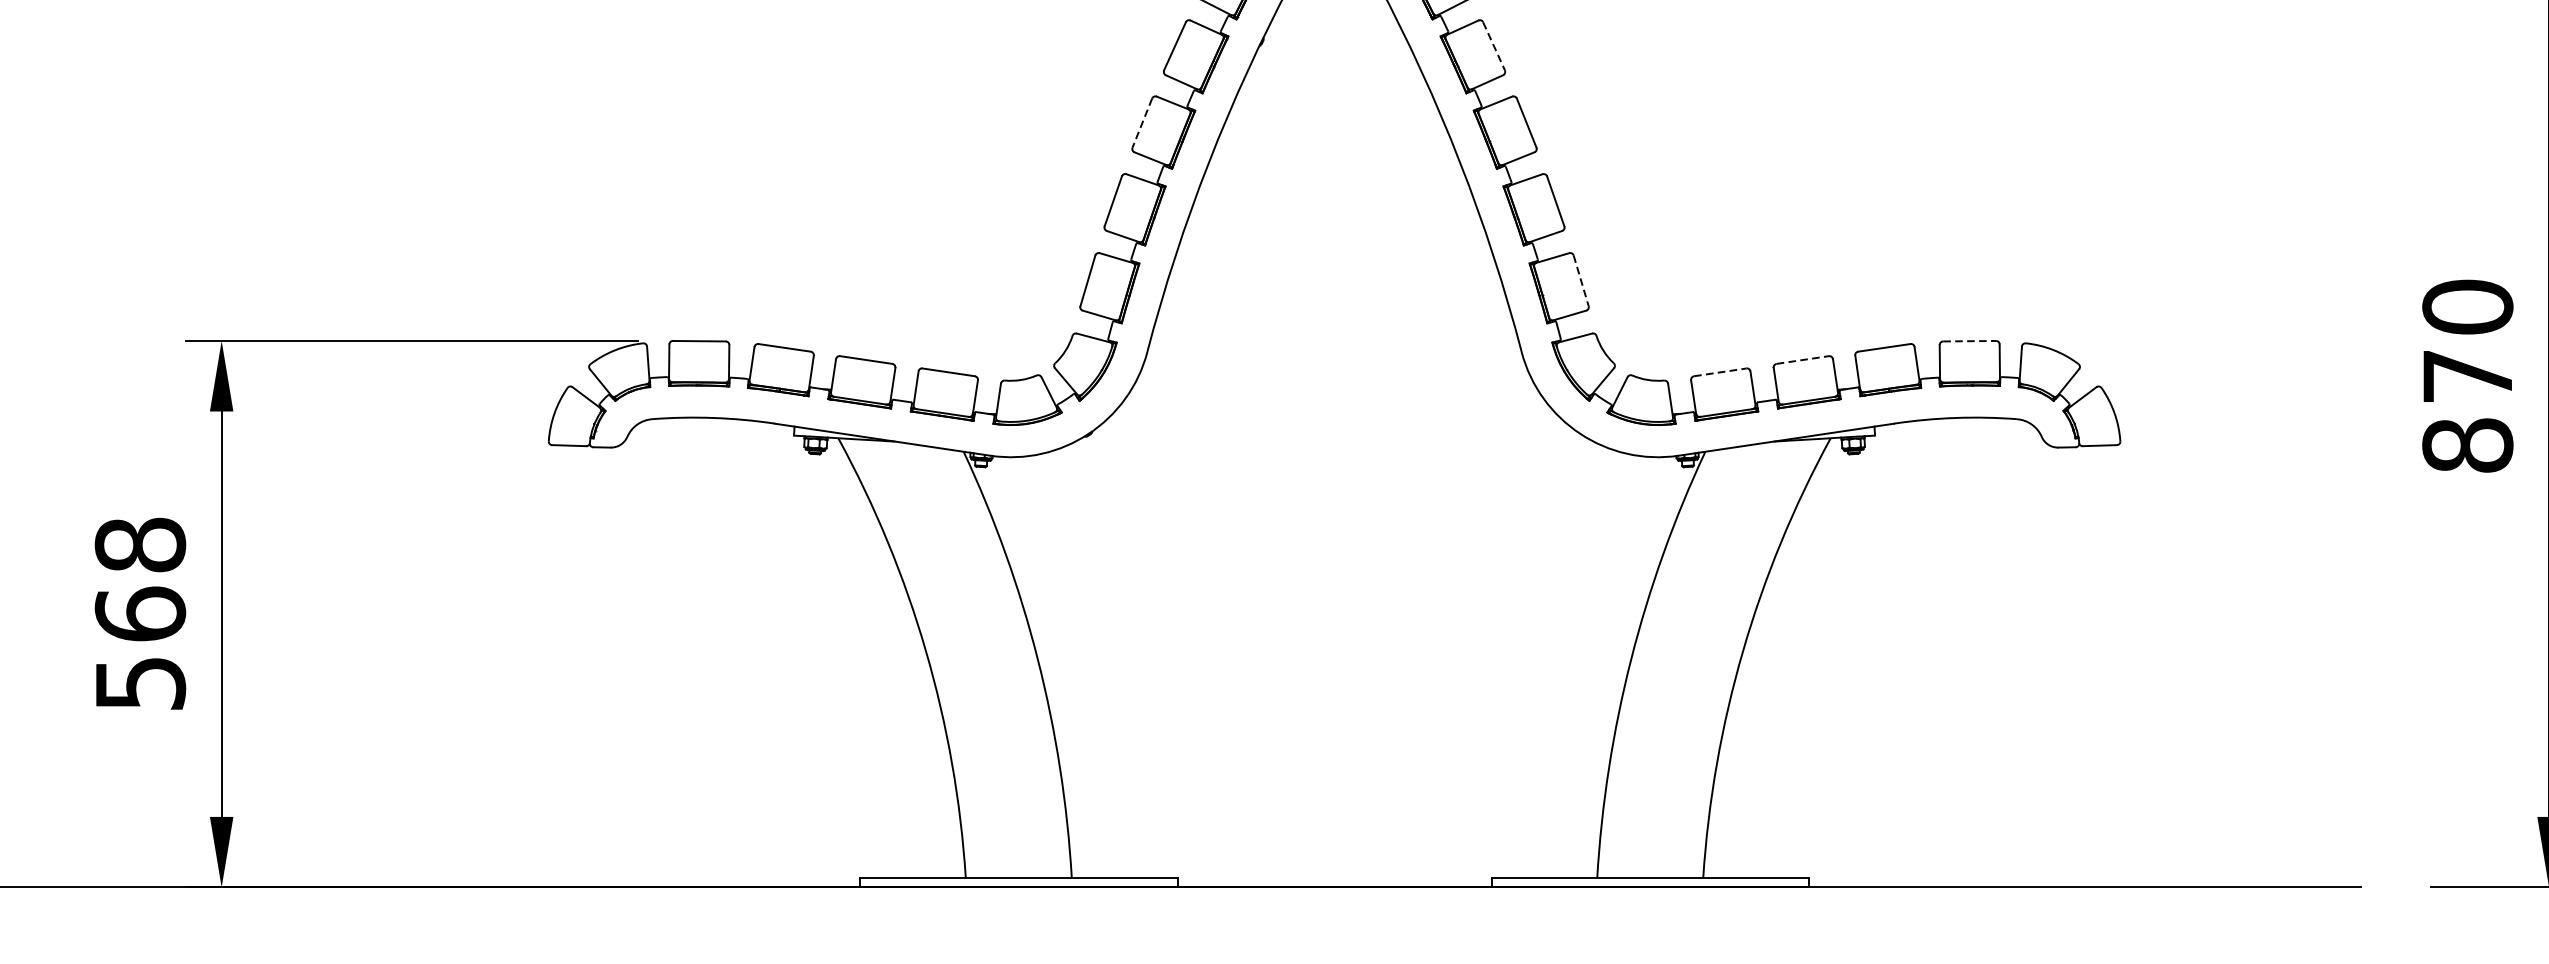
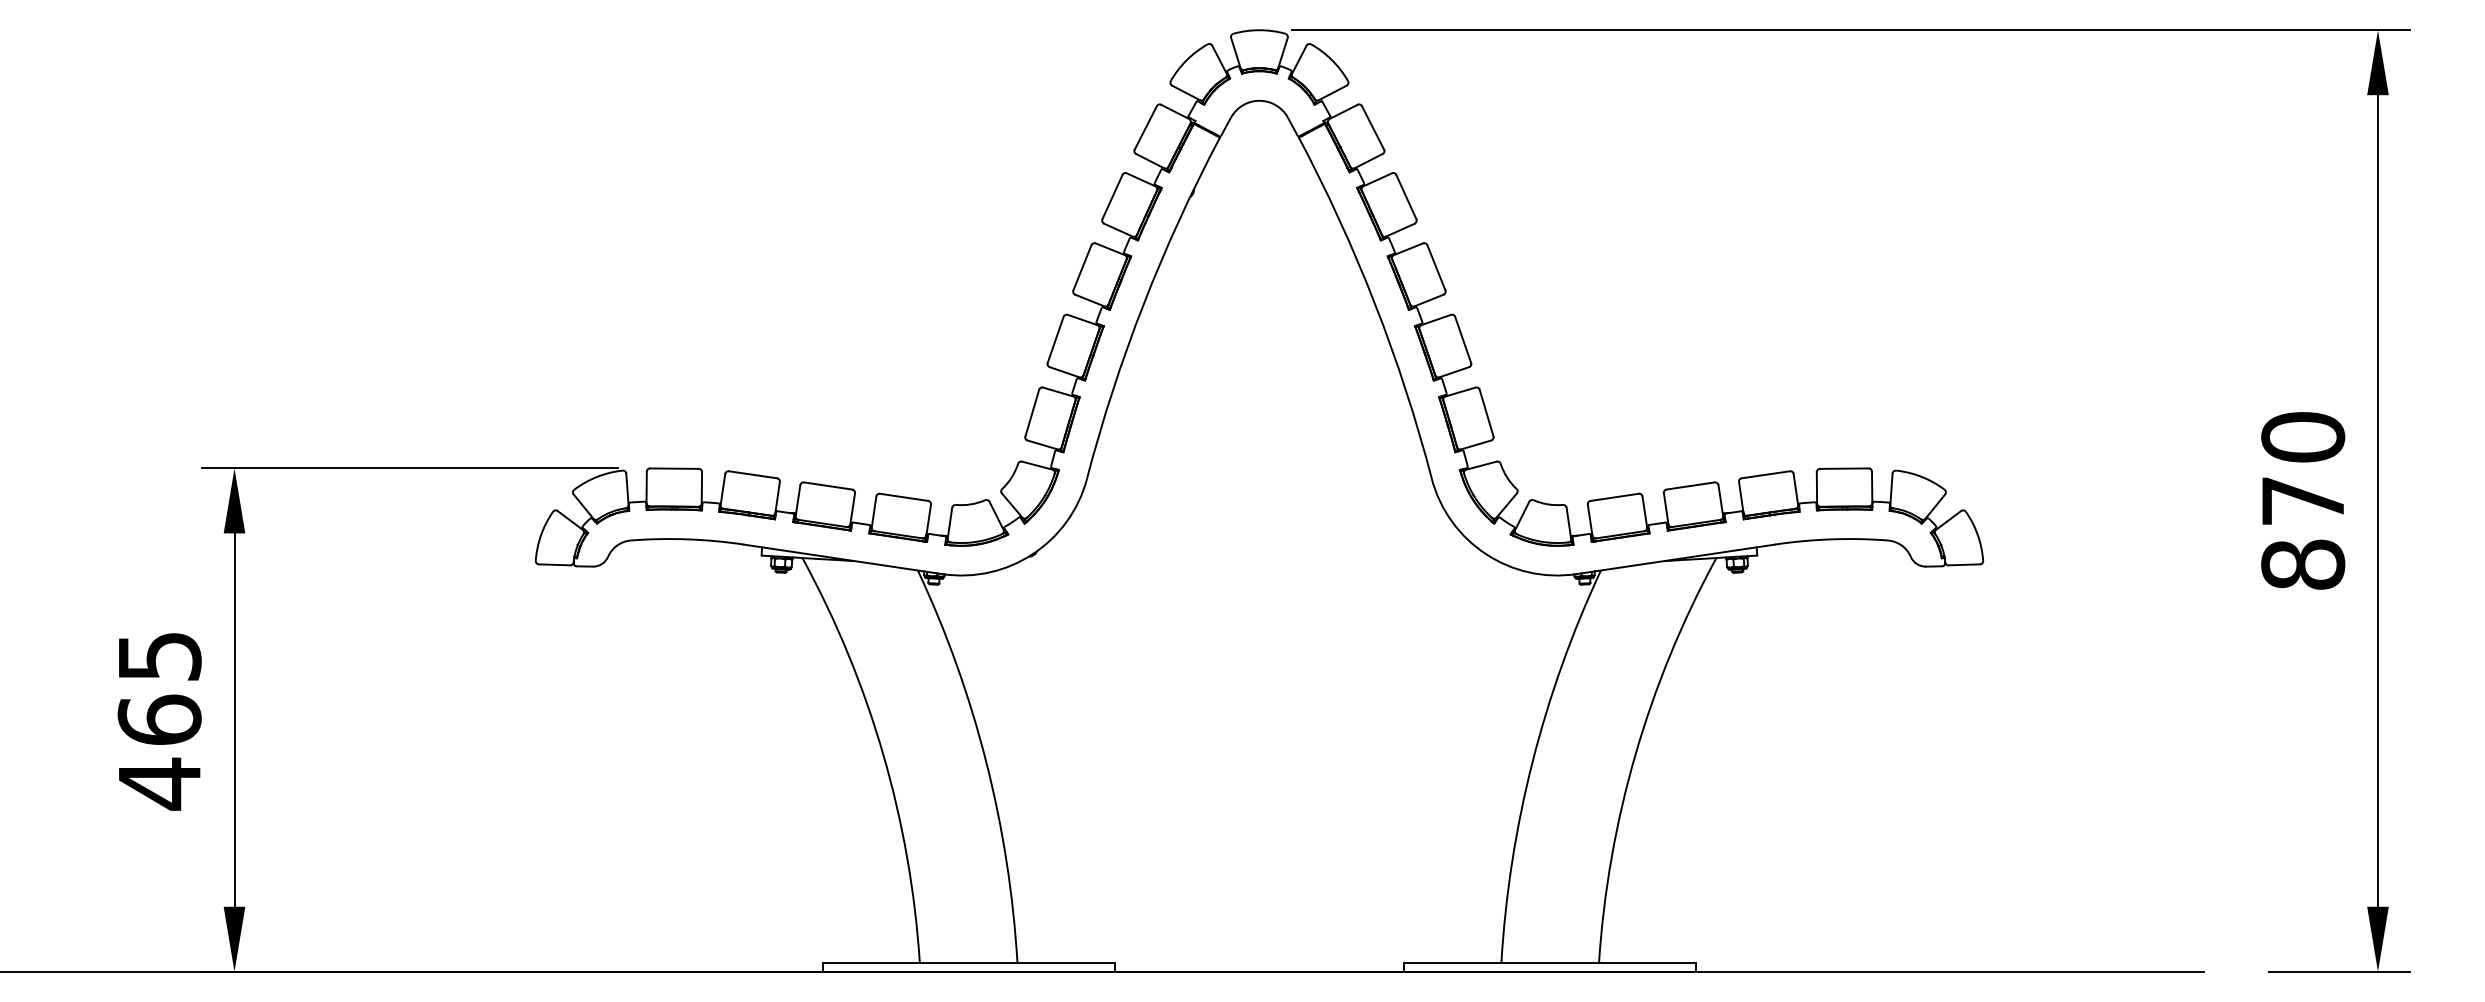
line: (1494, 46) -> (1406, 197), dashed -> solid
line: (1142, 123) -> (1082, 268), dashed -> solid
line: (1581, 281) -> (1486, 413), dashed -> solid
line: (1969, 341) -> (1844, 468), dashed -> solid
line: (1803, 359) -> (1691, 485), dashed -> solid
line: (1721, 372) -> (1615, 497), dashed -> solid
text: (140, 614) -> (159, 720), 568 -> 465

